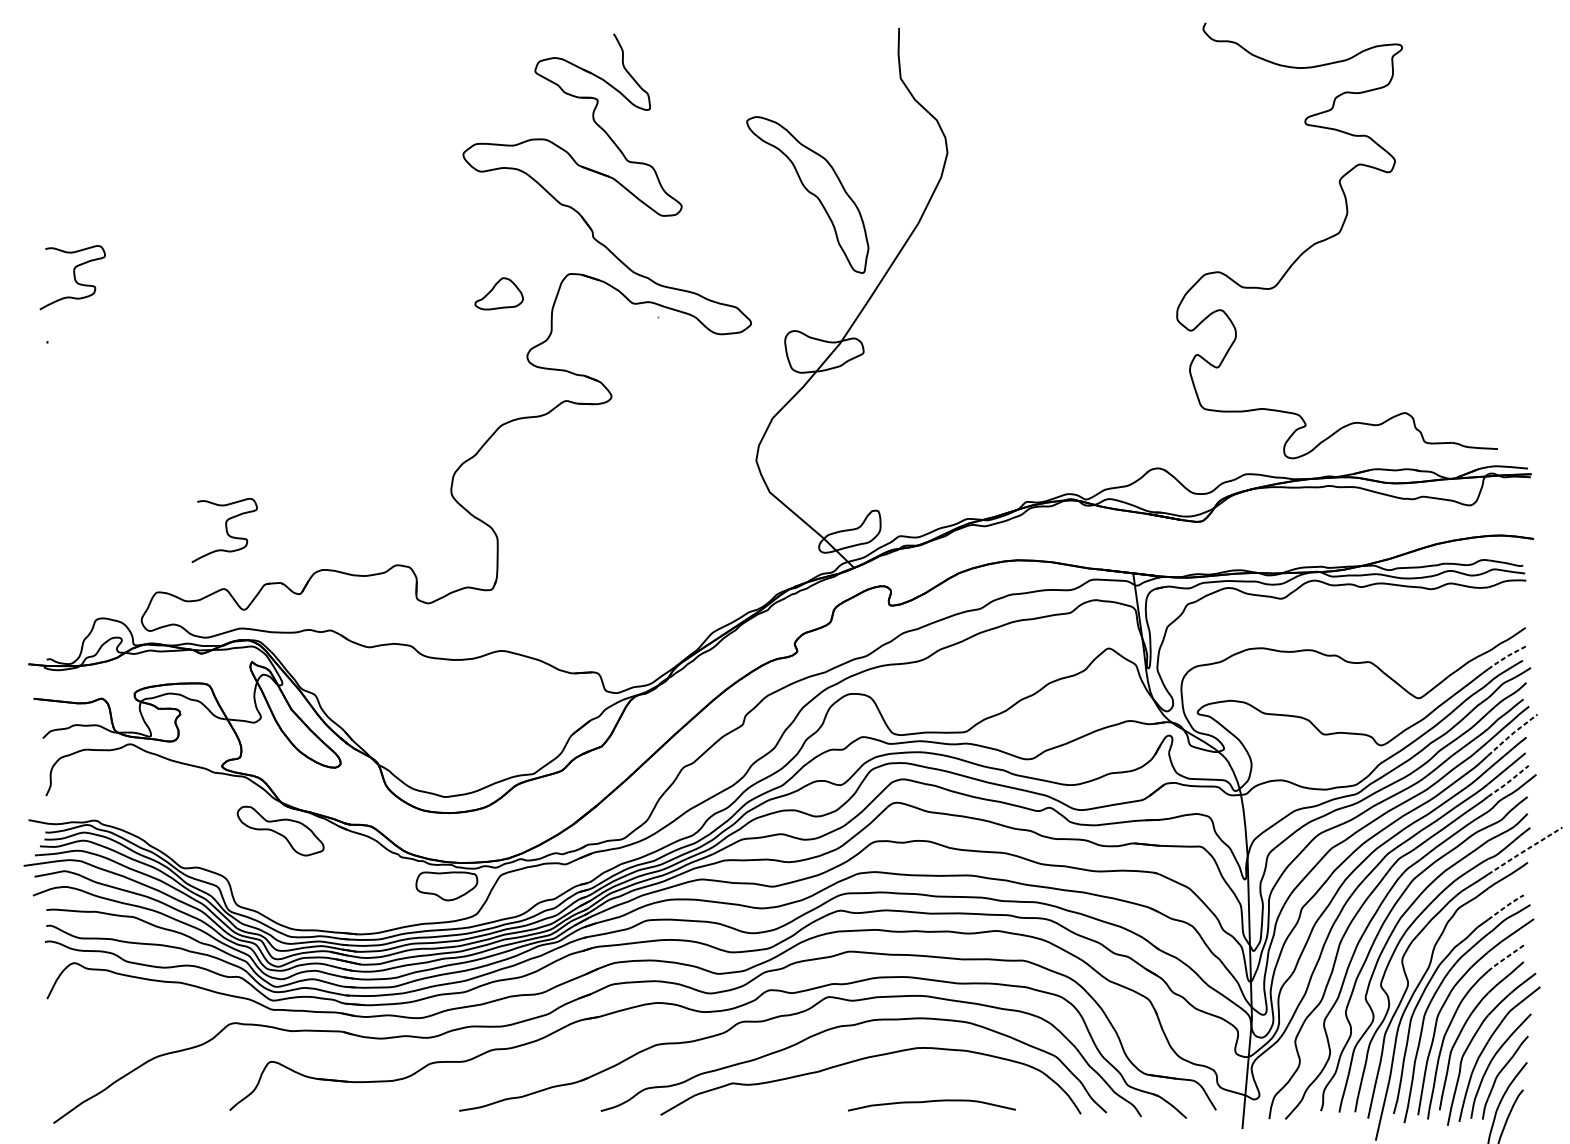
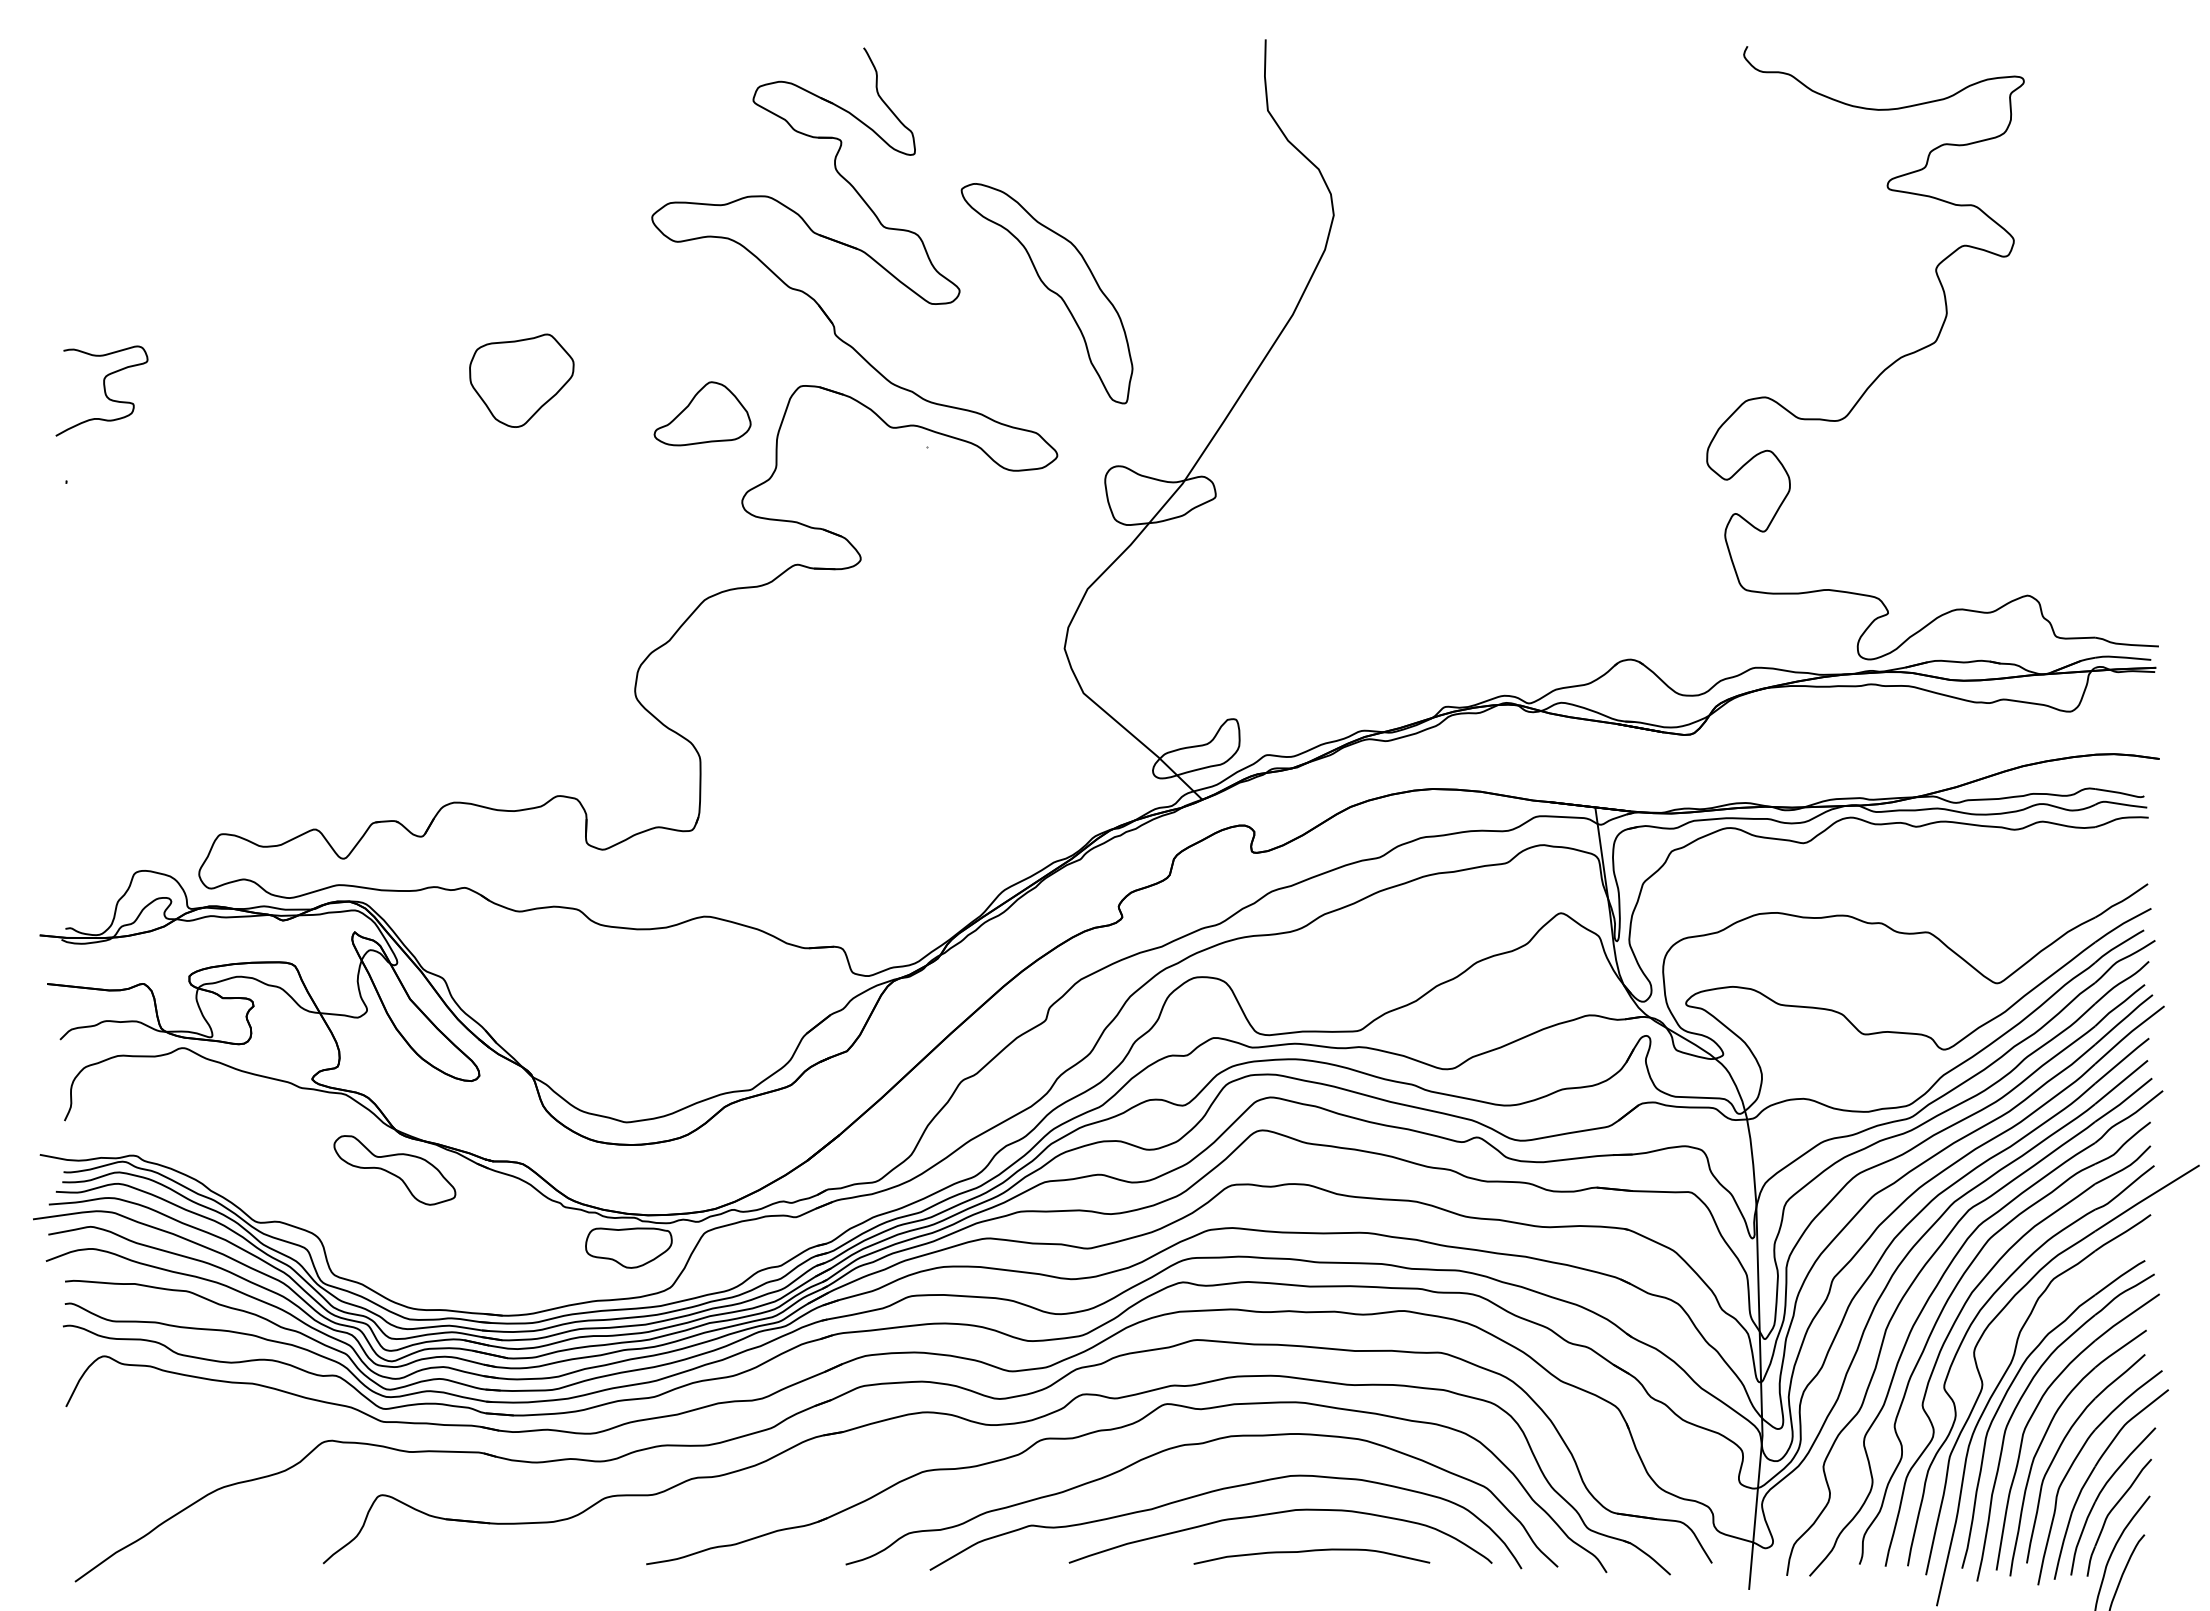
part: (807, 194) -> (1046, 293), moved
part: (1335, 236) -> (1929, 346), moved
part: (370, 270) -> (521, 380), added
part: (499, 293) -> (702, 413), size x1.43
curve: (225, 529) -> (317, 745), removed
line: (1507, 655) -> (2122, 923), dashed -> solid
line: (1511, 734) -> (2128, 1034), dashed -> solid
line: (1509, 781) -> (2124, 1100), dashed -> solid
line: (1525, 850) -> (2147, 1197), dashed -> solid
line: (1506, 906) -> (2121, 1276), dashed -> solid
line: (1505, 958) -> (2119, 1349), dashed -> solid
curve: (905, 1075) -> (1274, 1514), added

